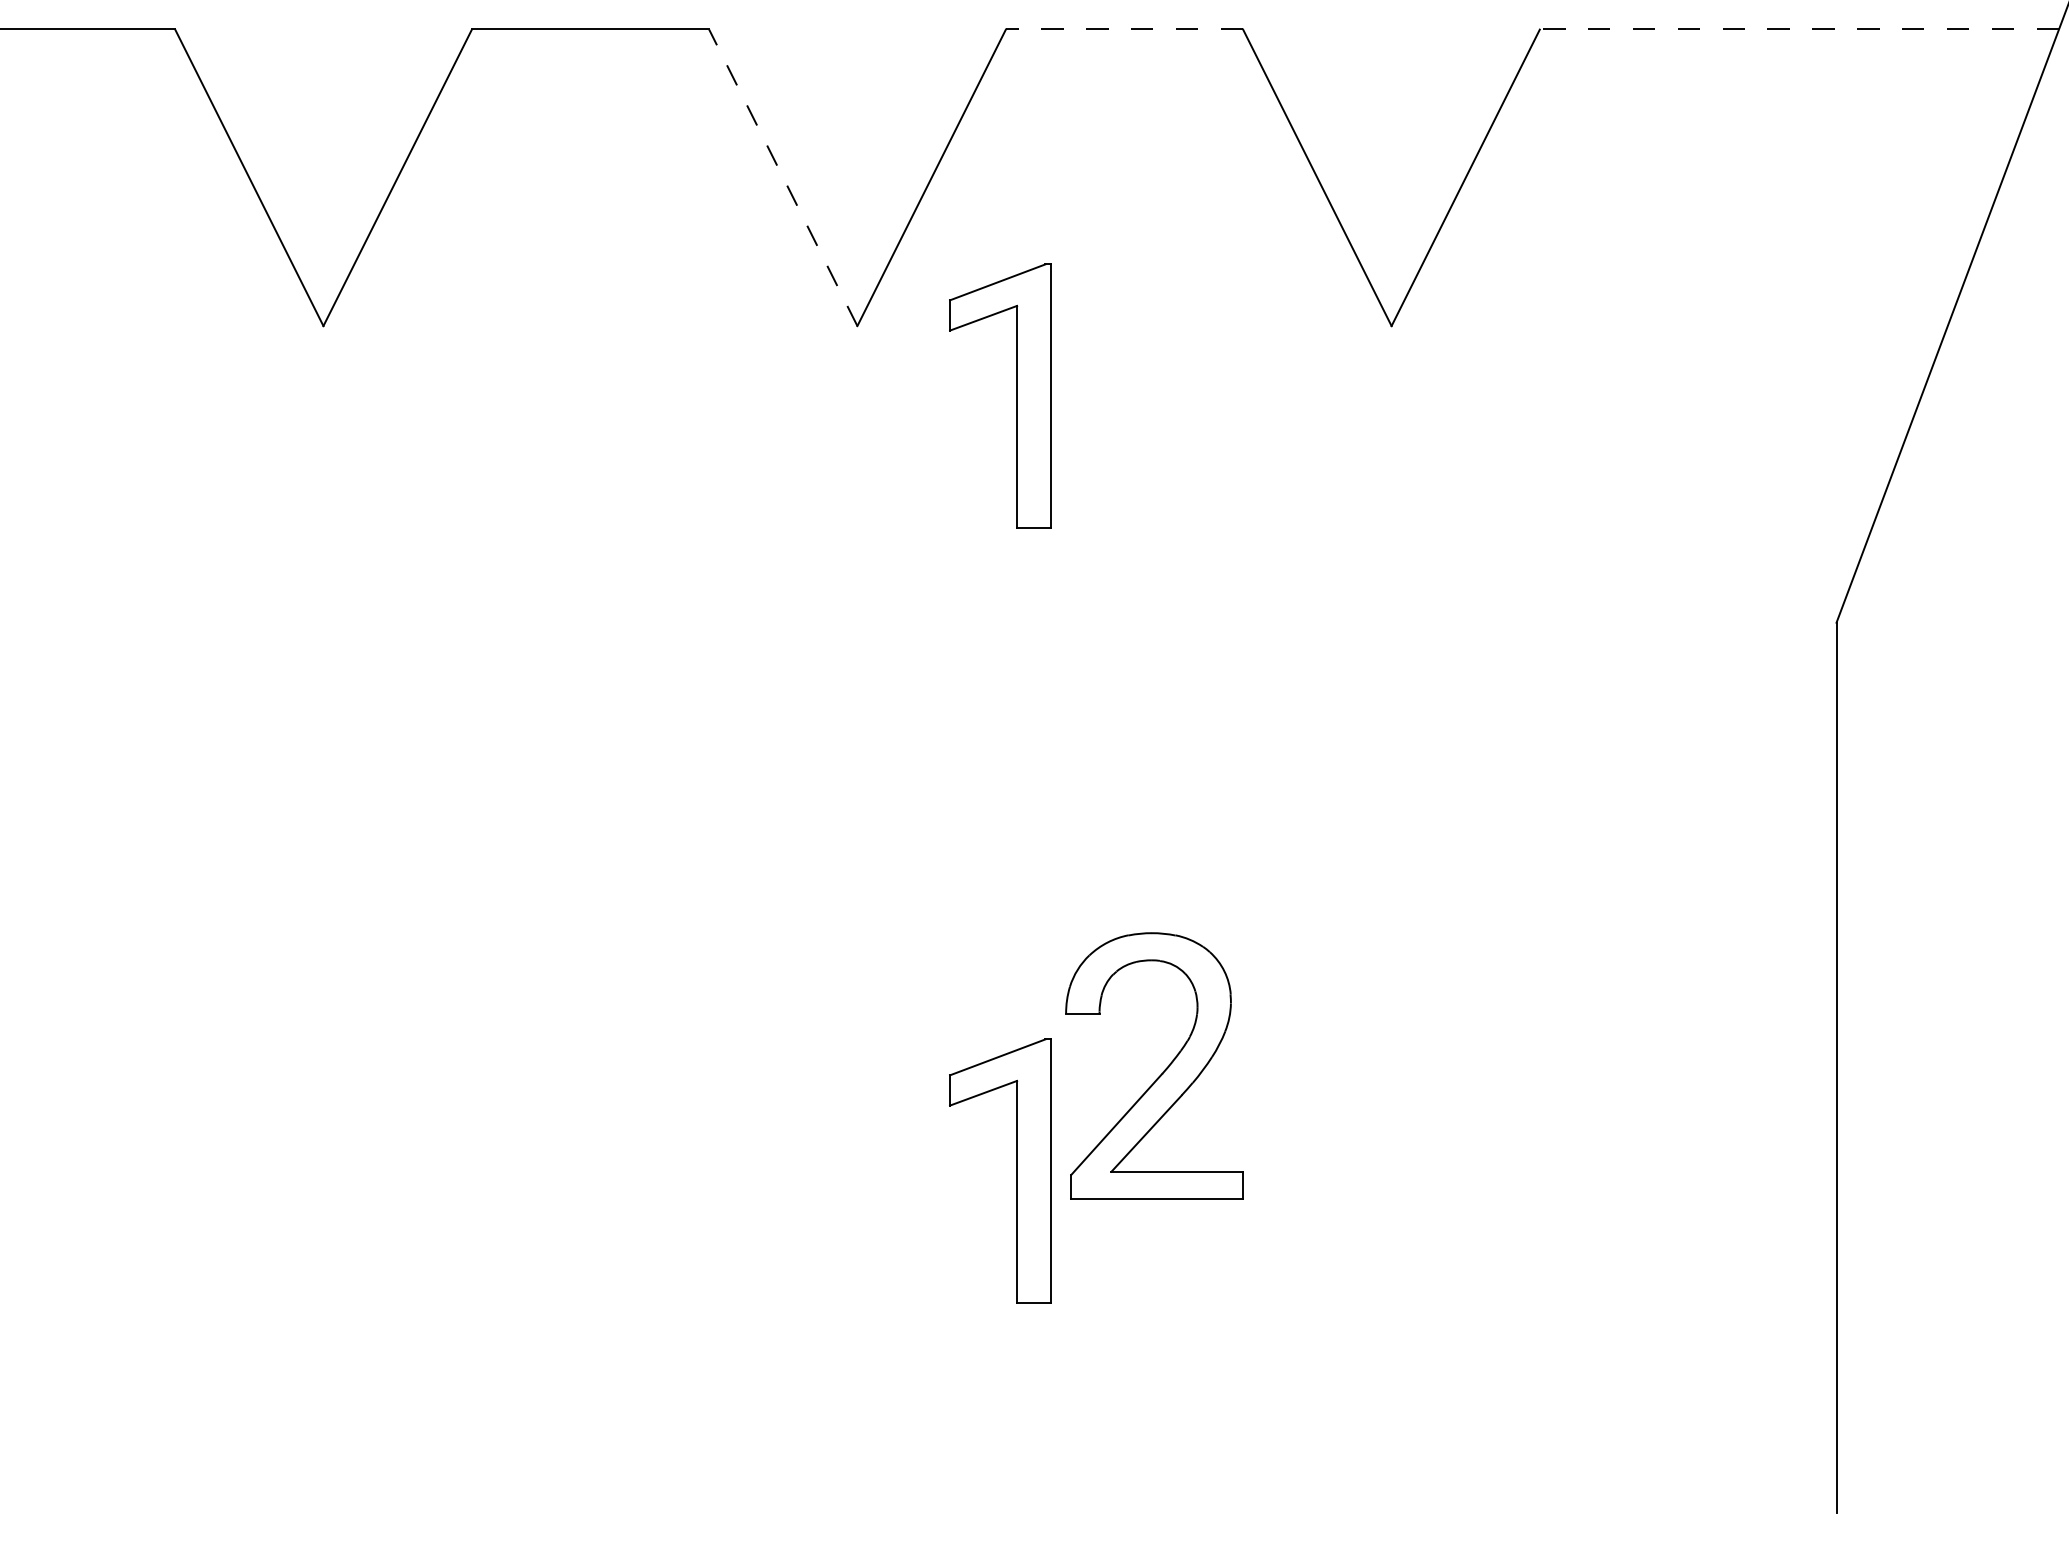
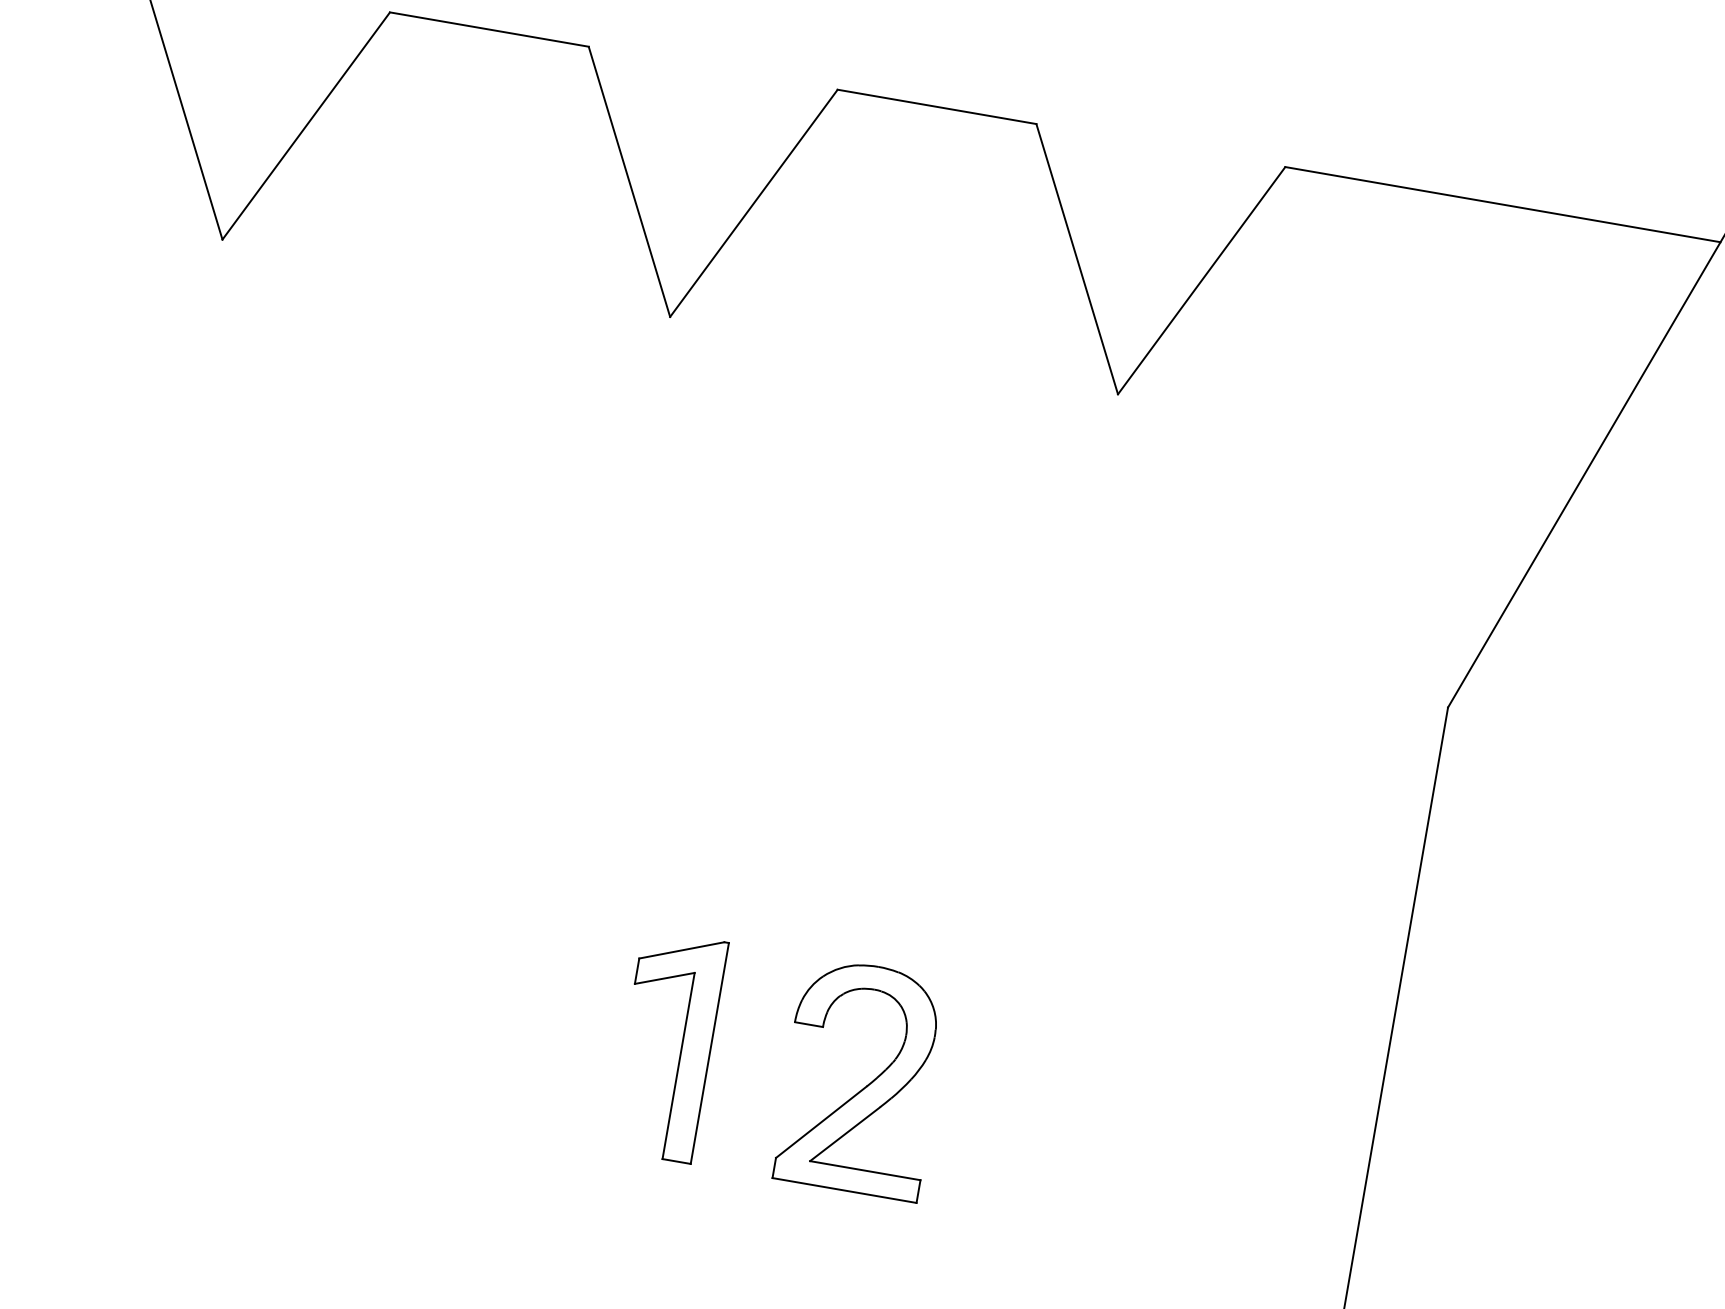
line: (1124, 29) -> (937, 106), dashed -> solid
line: (1799, 29) -> (1502, 204), dashed -> solid
line: (783, 177) -> (629, 181), dashed -> solid
part: (1016, 395) -> (793, 398), removed
part: (1163, 1070) -> (868, 1083), moved

